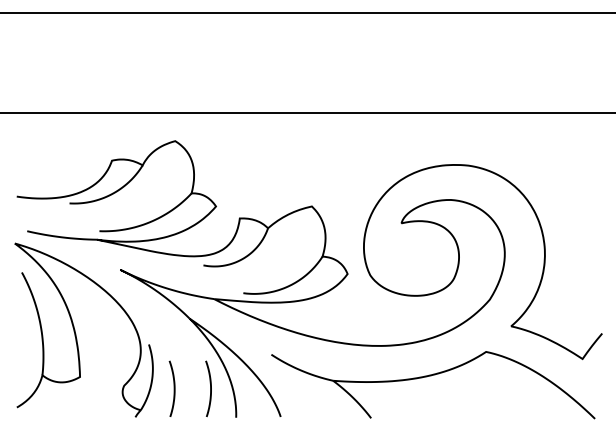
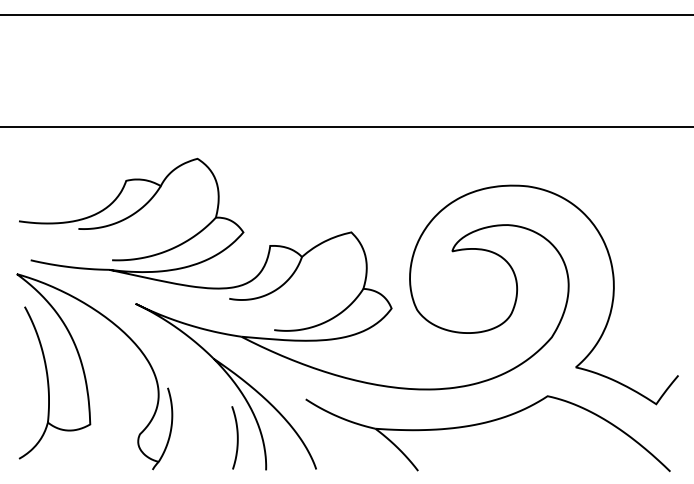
curve: (173, 388) -> (195, 437), removed

